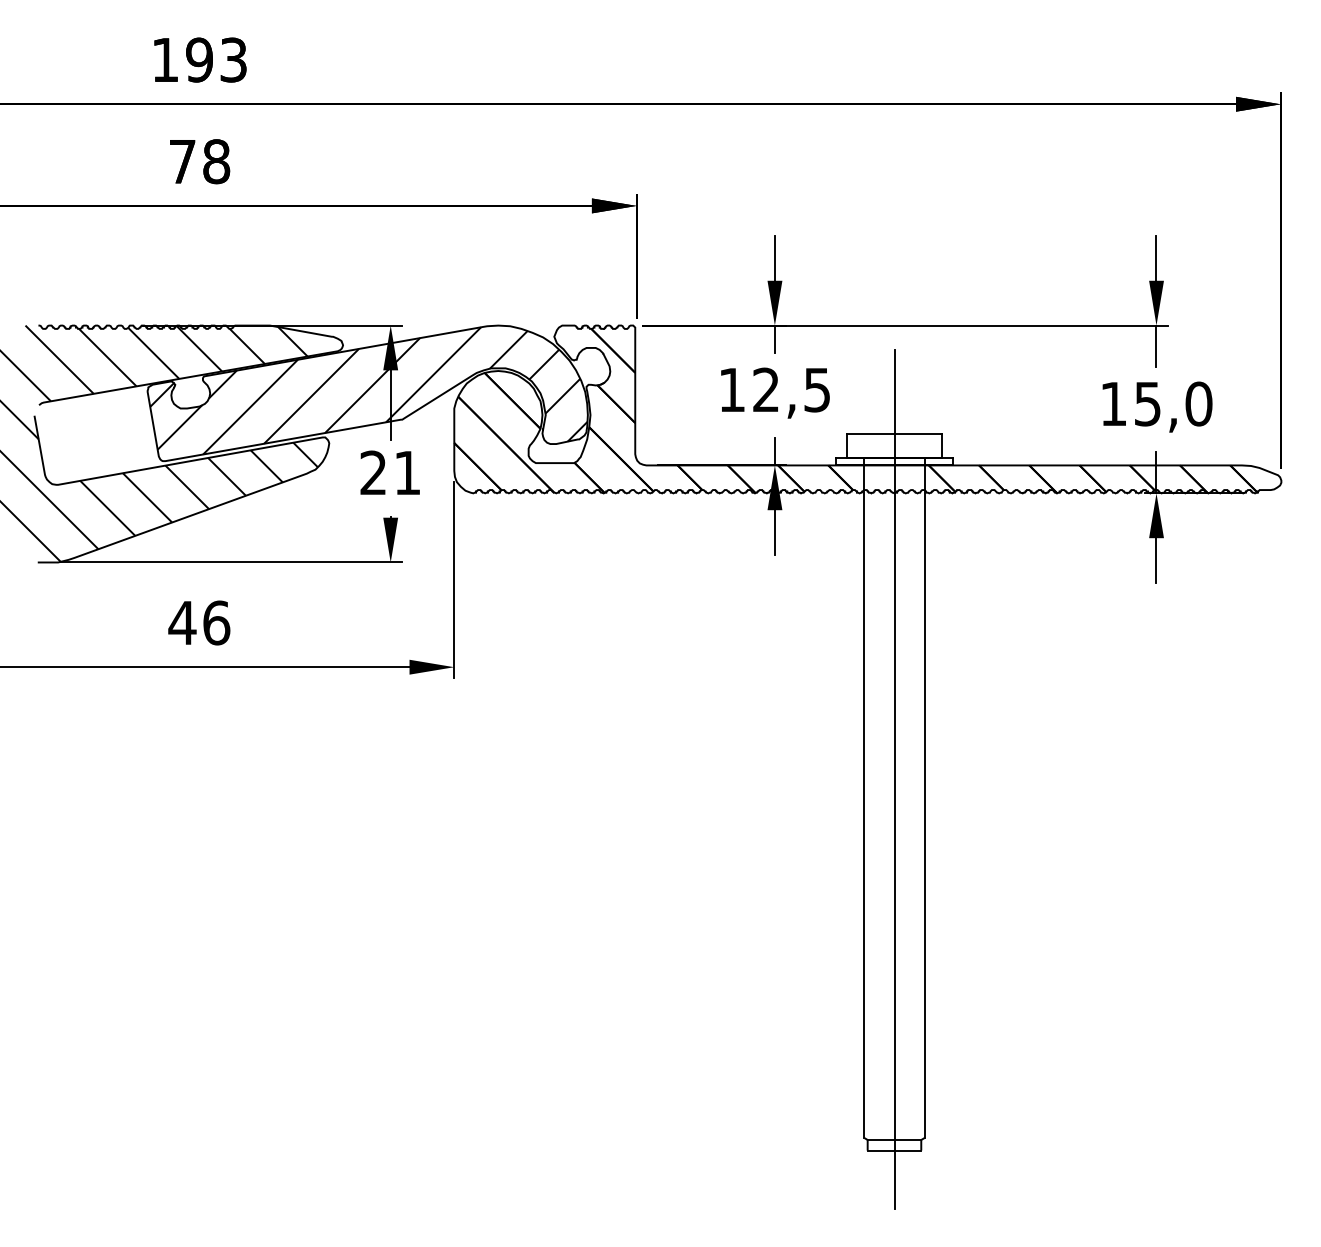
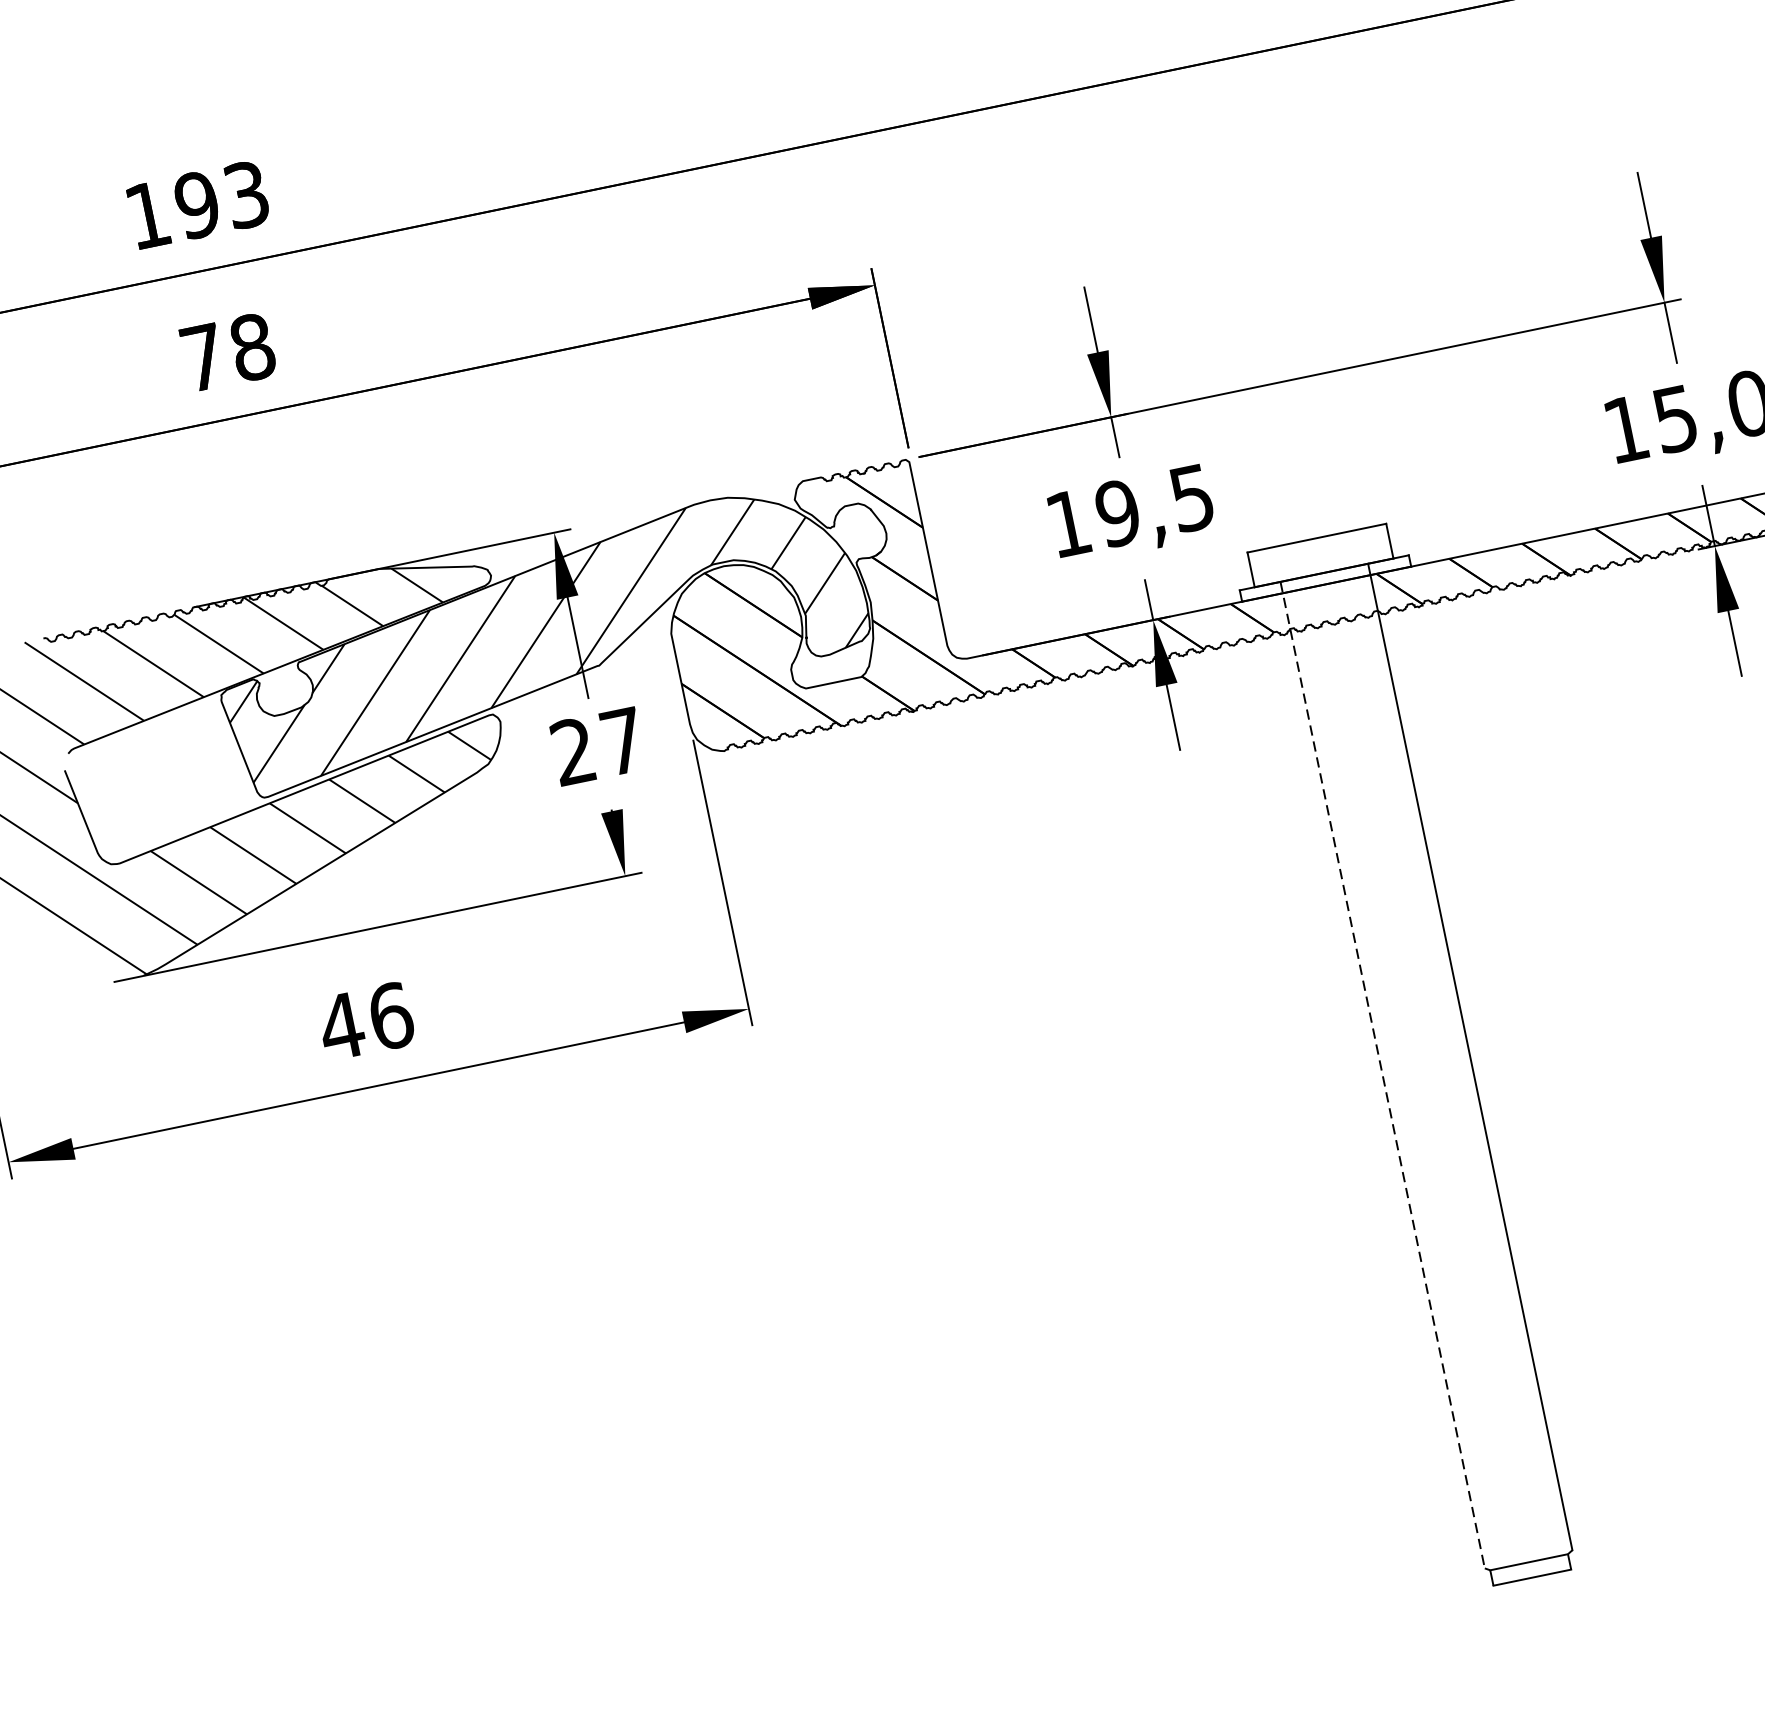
text: (765, 389) -> (1116, 512), 12,5 -> 19,5
text: (407, 472) -> (622, 740), 21 -> 27
line: (894, 779) -> (1420, 1039), removed
line: (864, 798) -> (1383, 1076), solid -> dashed

